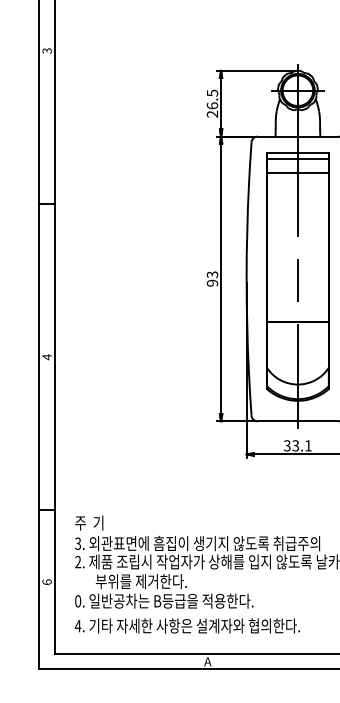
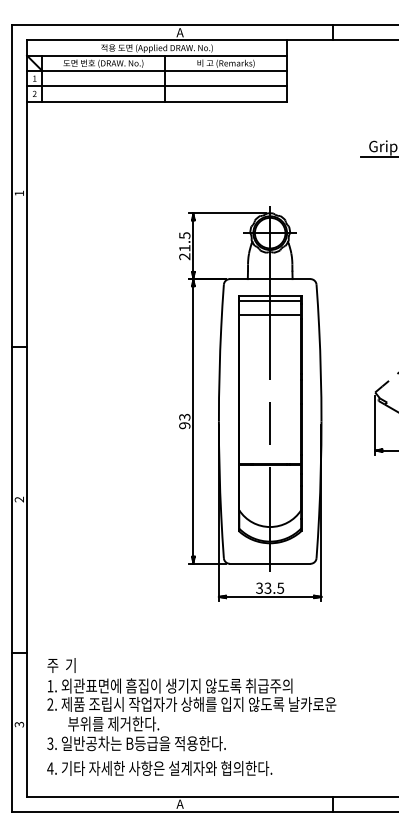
text: (47, 51) -> (19, 193), 3 -> 1
text: (212, 105) -> (184, 247), 26.5 -> 21.5
text: (46, 357) -> (18, 499), 4 -> 2
text: (308, 445) -> (280, 587), 33.1 -> 33.5
text: (78, 544) -> (50, 686), 3. -> 1.
text: (47, 582) -> (19, 724), 6 -> 3
text: (78, 601) -> (50, 743), 0. -> 3.

